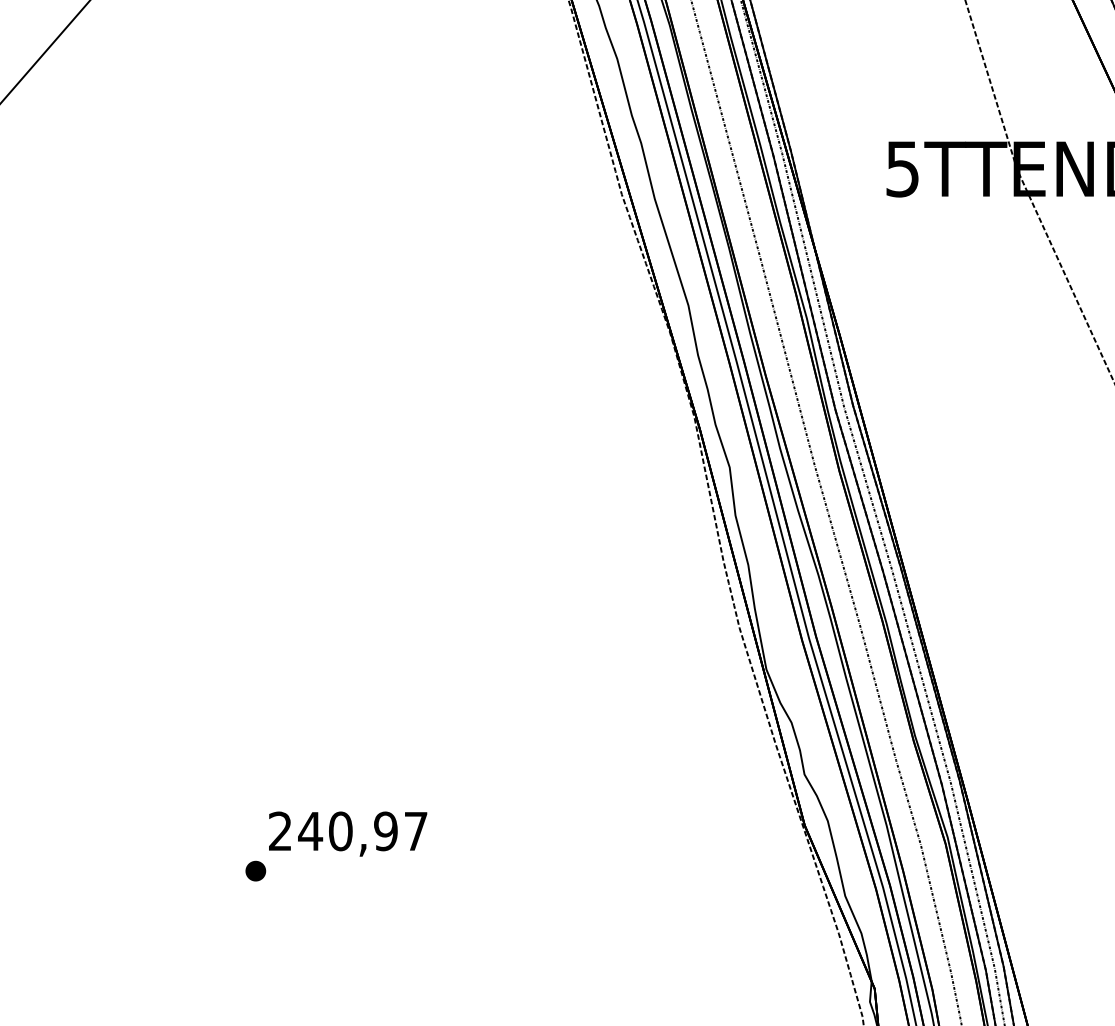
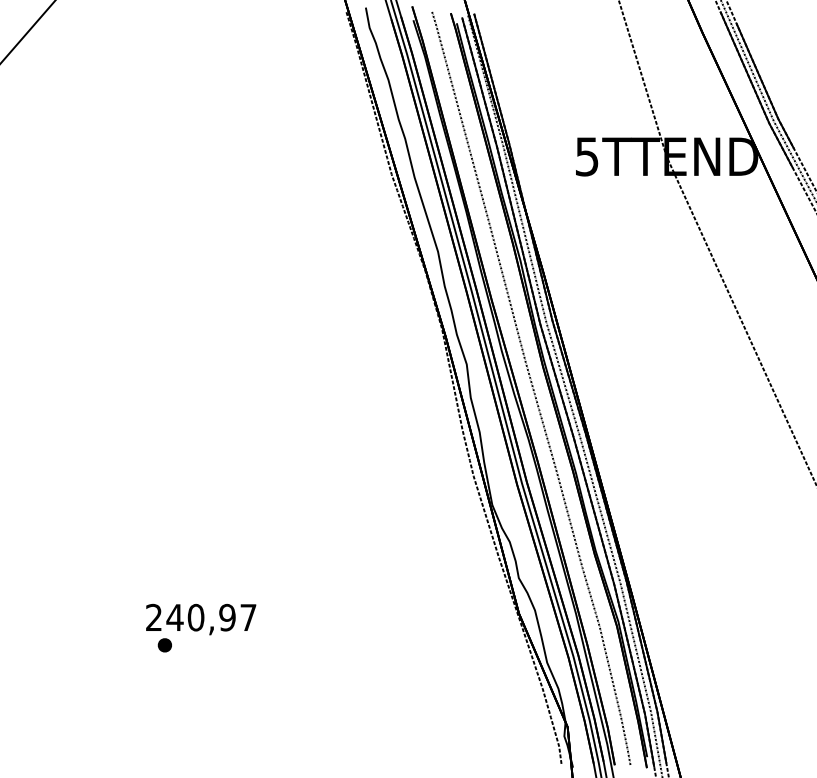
part: (255, 871) -> (164, 645), moved

